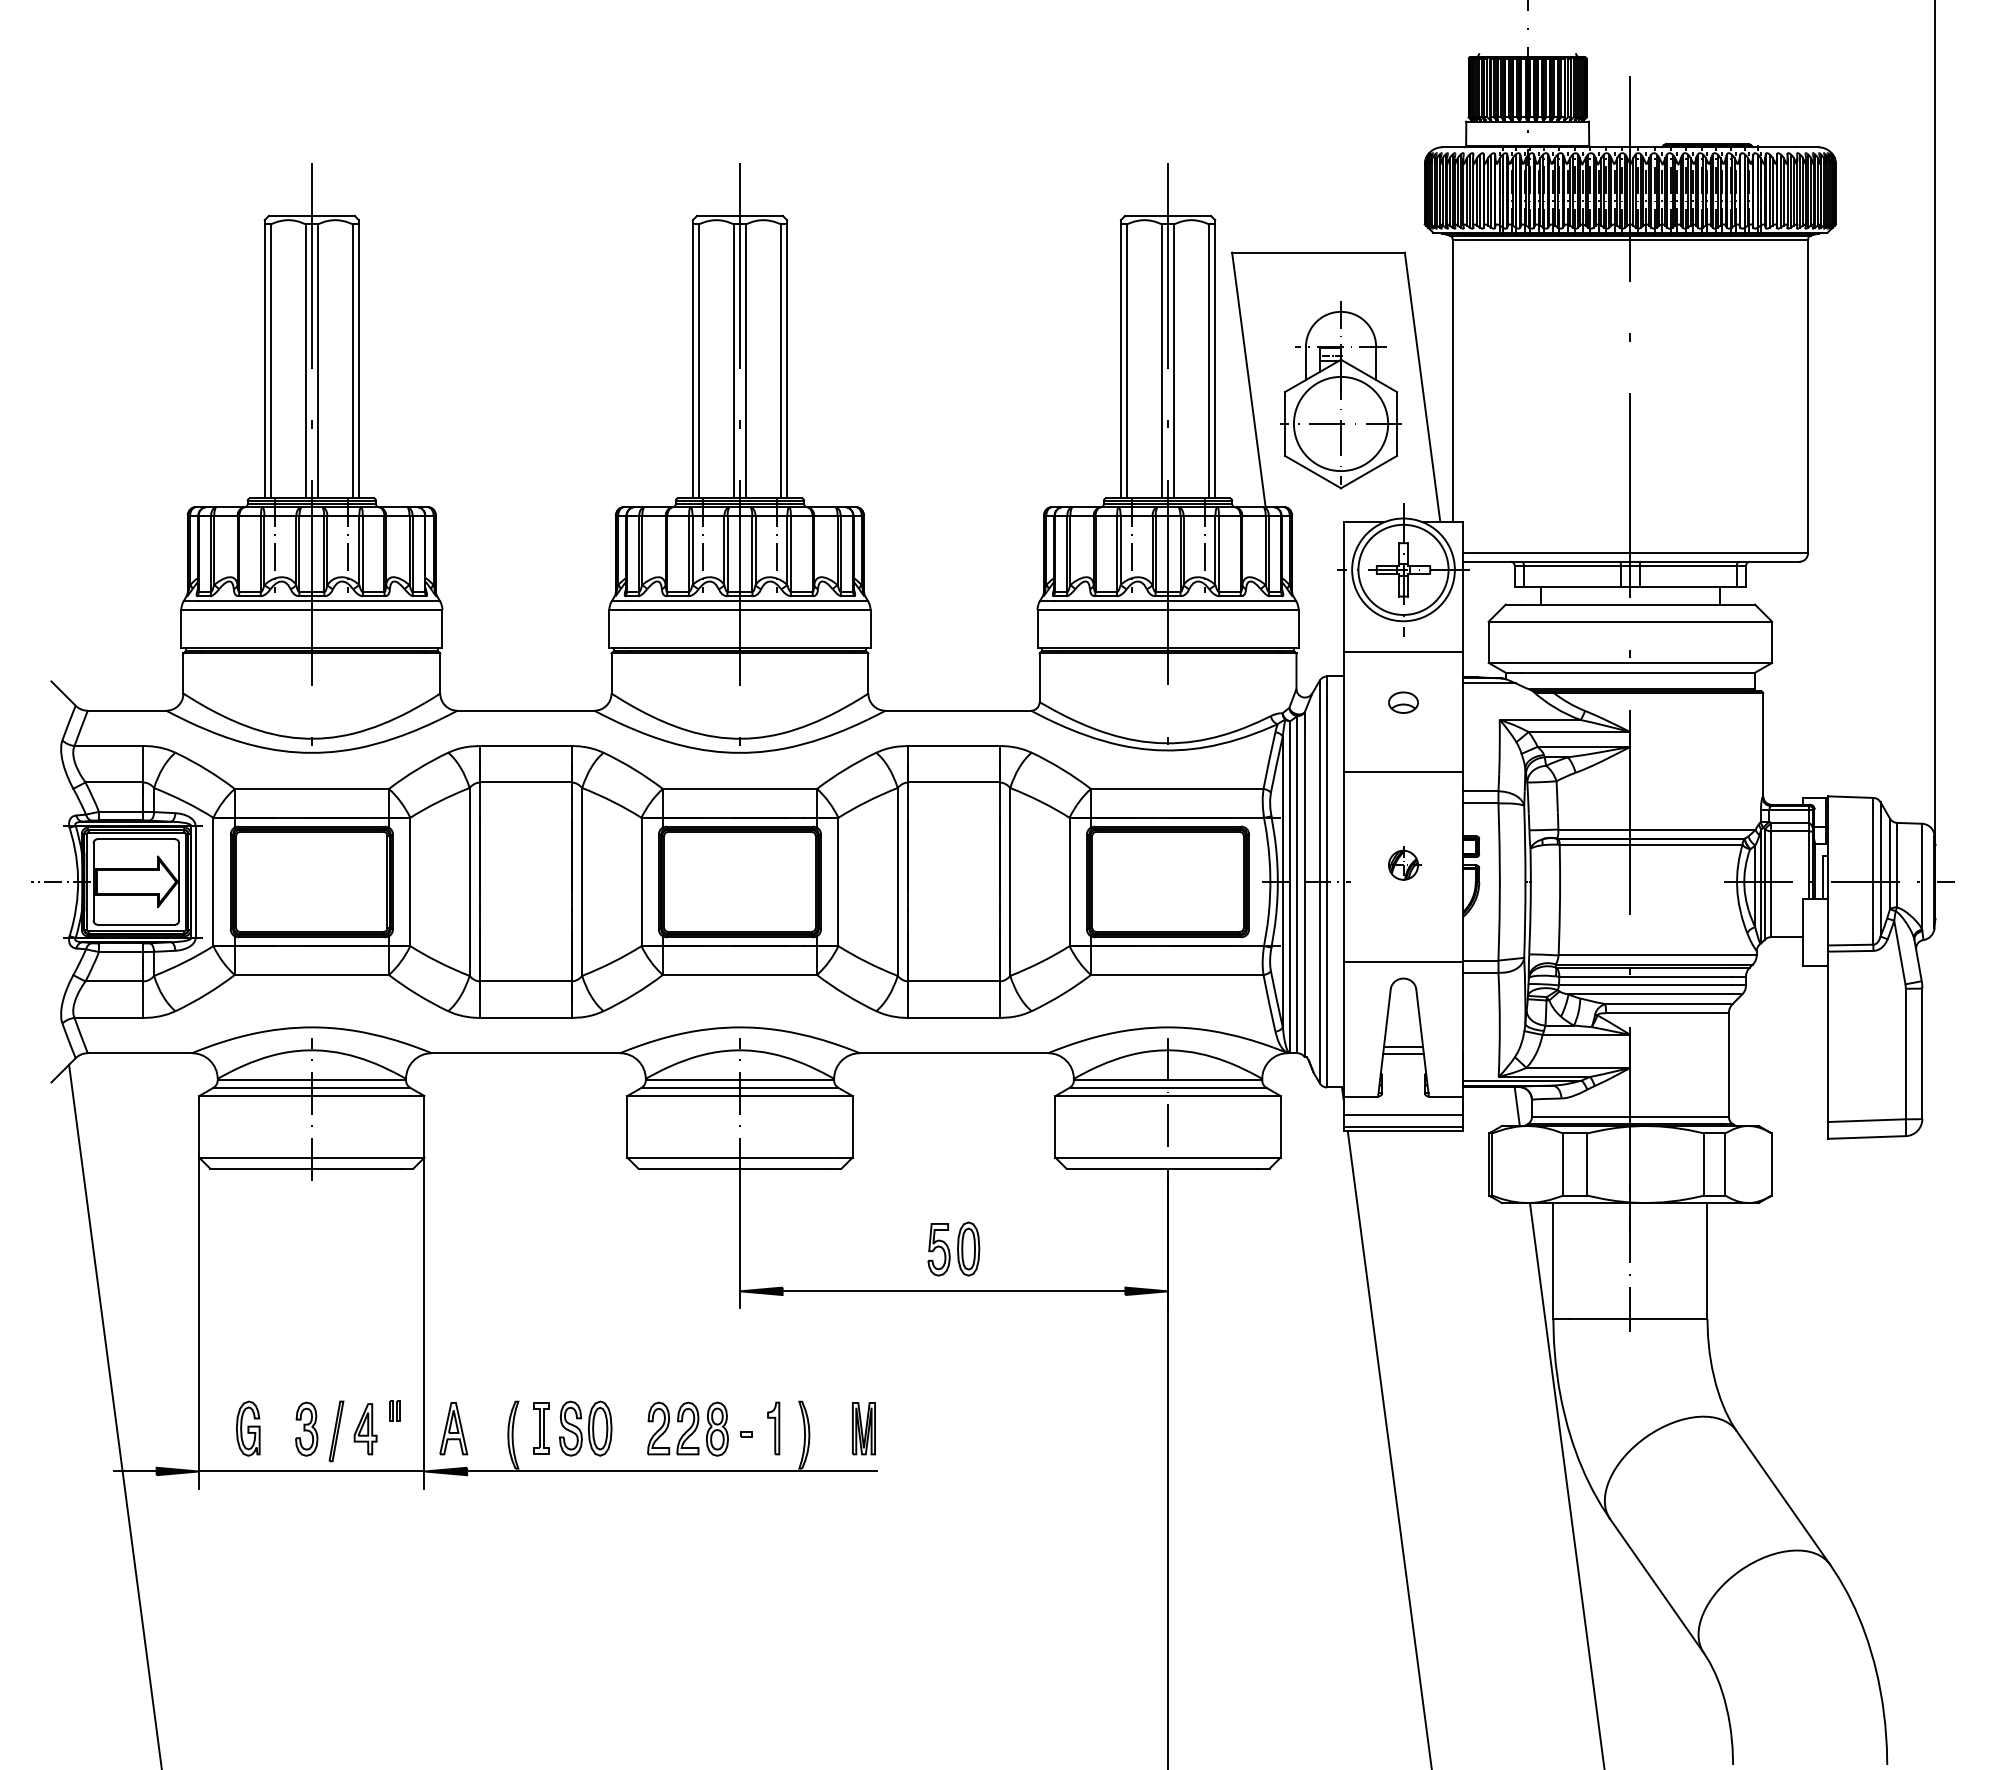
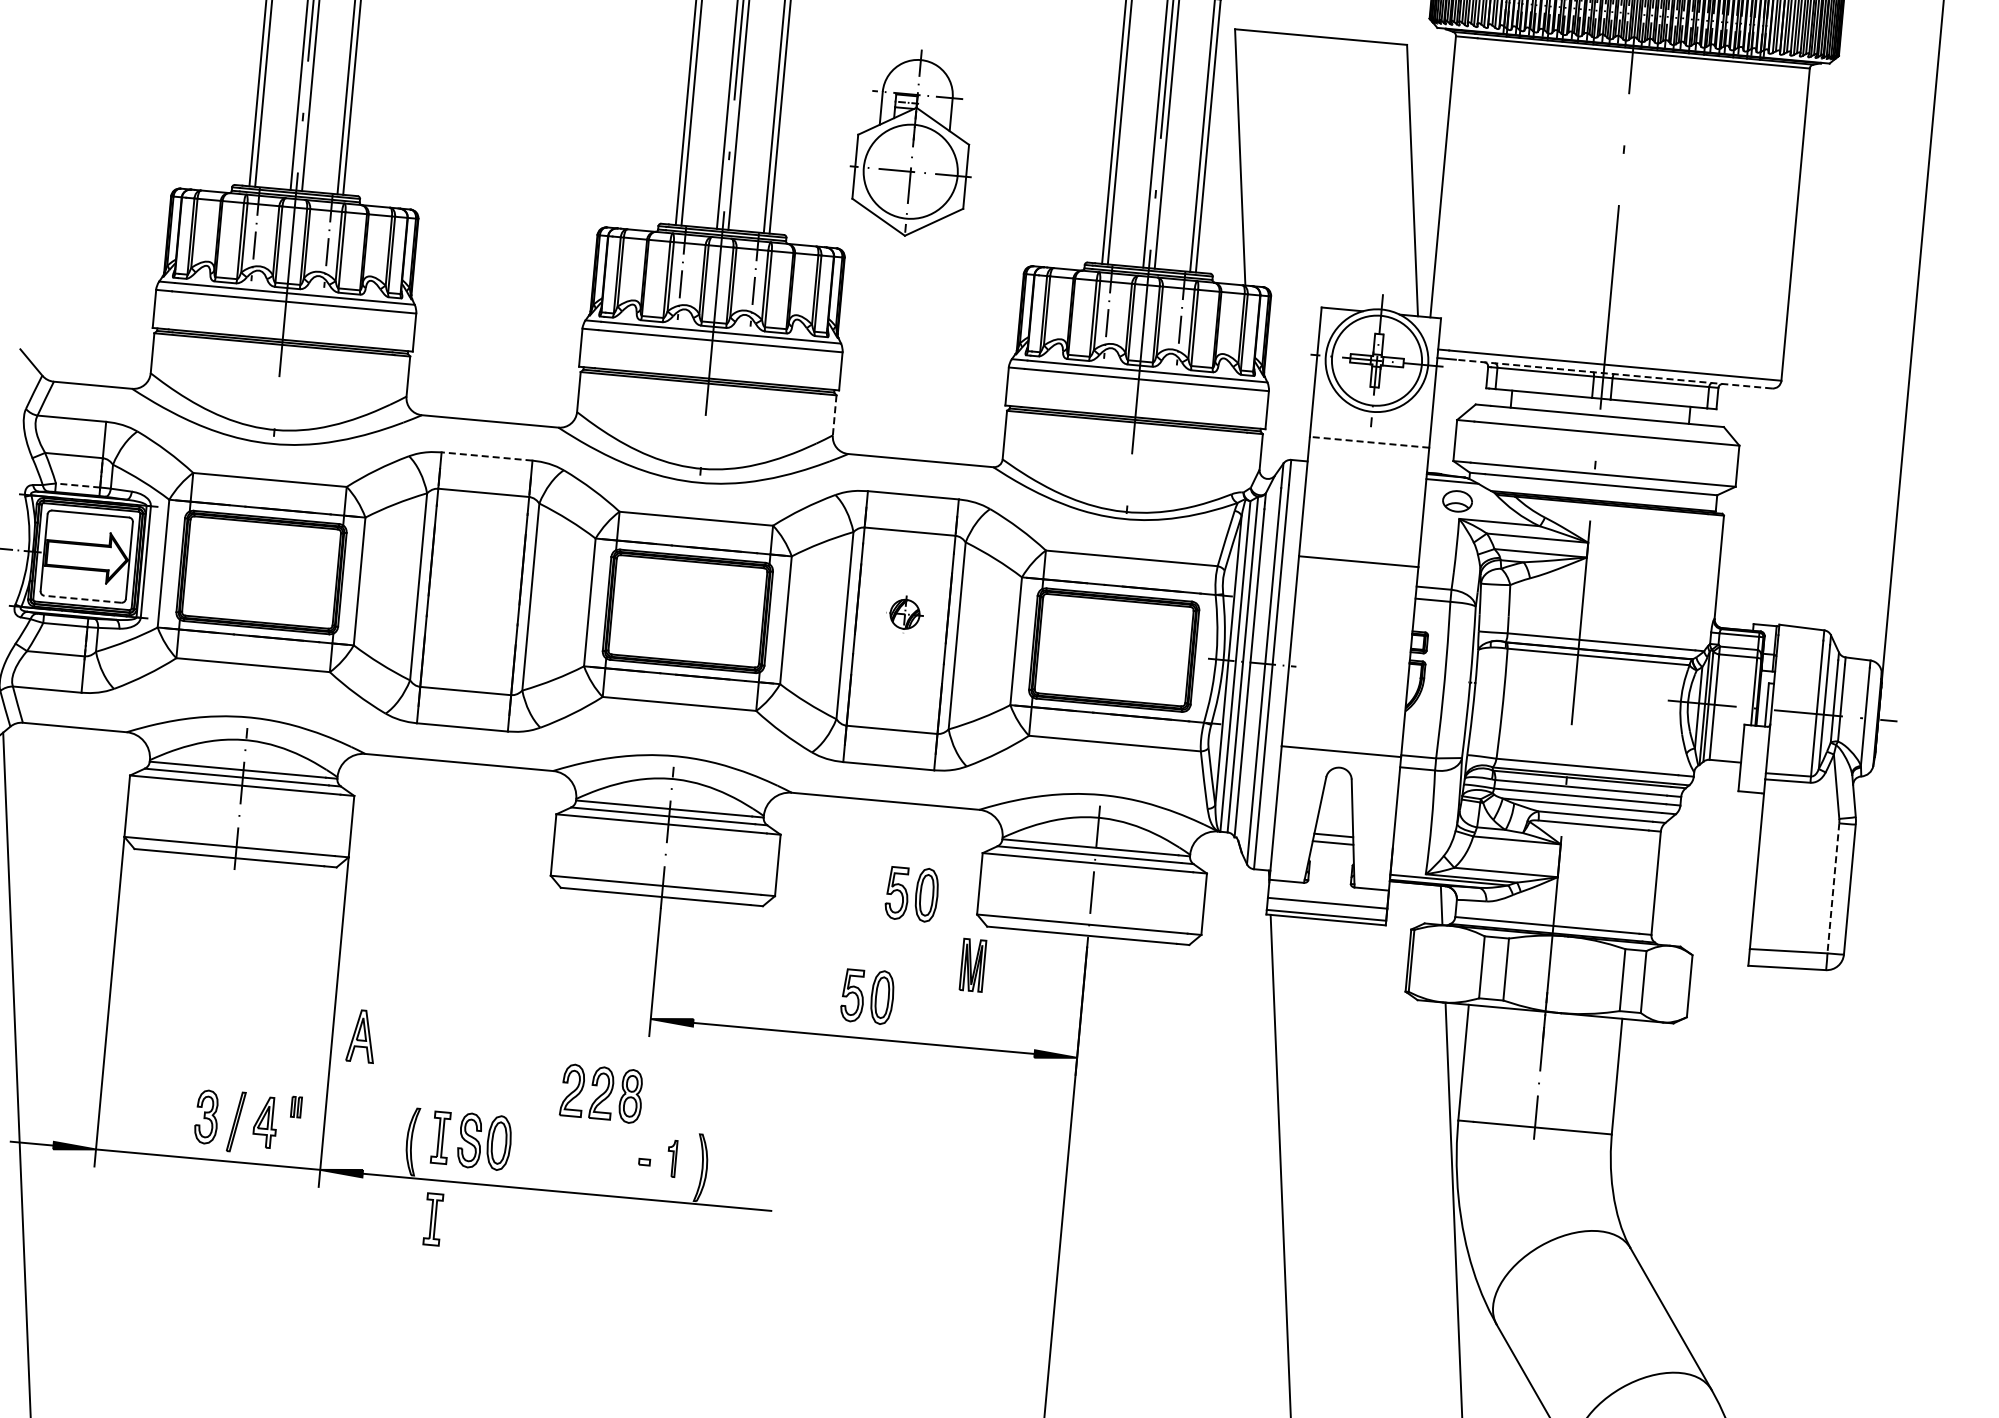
part: (1340, 395) -> (912, 143), moved
line: (1640, 561) -> (1613, 373), solid -> dashed
line: (1403, 651) -> (1369, 441), solid -> dashed
line: (868, 673) -> (834, 415), solid -> dashed
part: (1403, 702) -> (1457, 501), moved
line: (525, 745) -> (486, 456), solid -> dashed
line: (120, 811) -> (77, 485), solid -> dashed
part: (1404, 863) -> (906, 612), moved
line: (136, 924) -> (83, 599), solid -> dashed
line: (1905, 1054) -> (1833, 888), solid -> dashed
part: (988, 1142) -> (911, 893), added
part: (248, 1428) -> (148, 1111), removed
part: (453, 1428) -> (361, 1036), moved
part: (687, 1428) -> (601, 1093), moved
part: (773, 1428) -> (671, 1158), size x0.7
part: (863, 1428) -> (972, 965), moved
part: (541, 1510) -> (433, 1219), added

